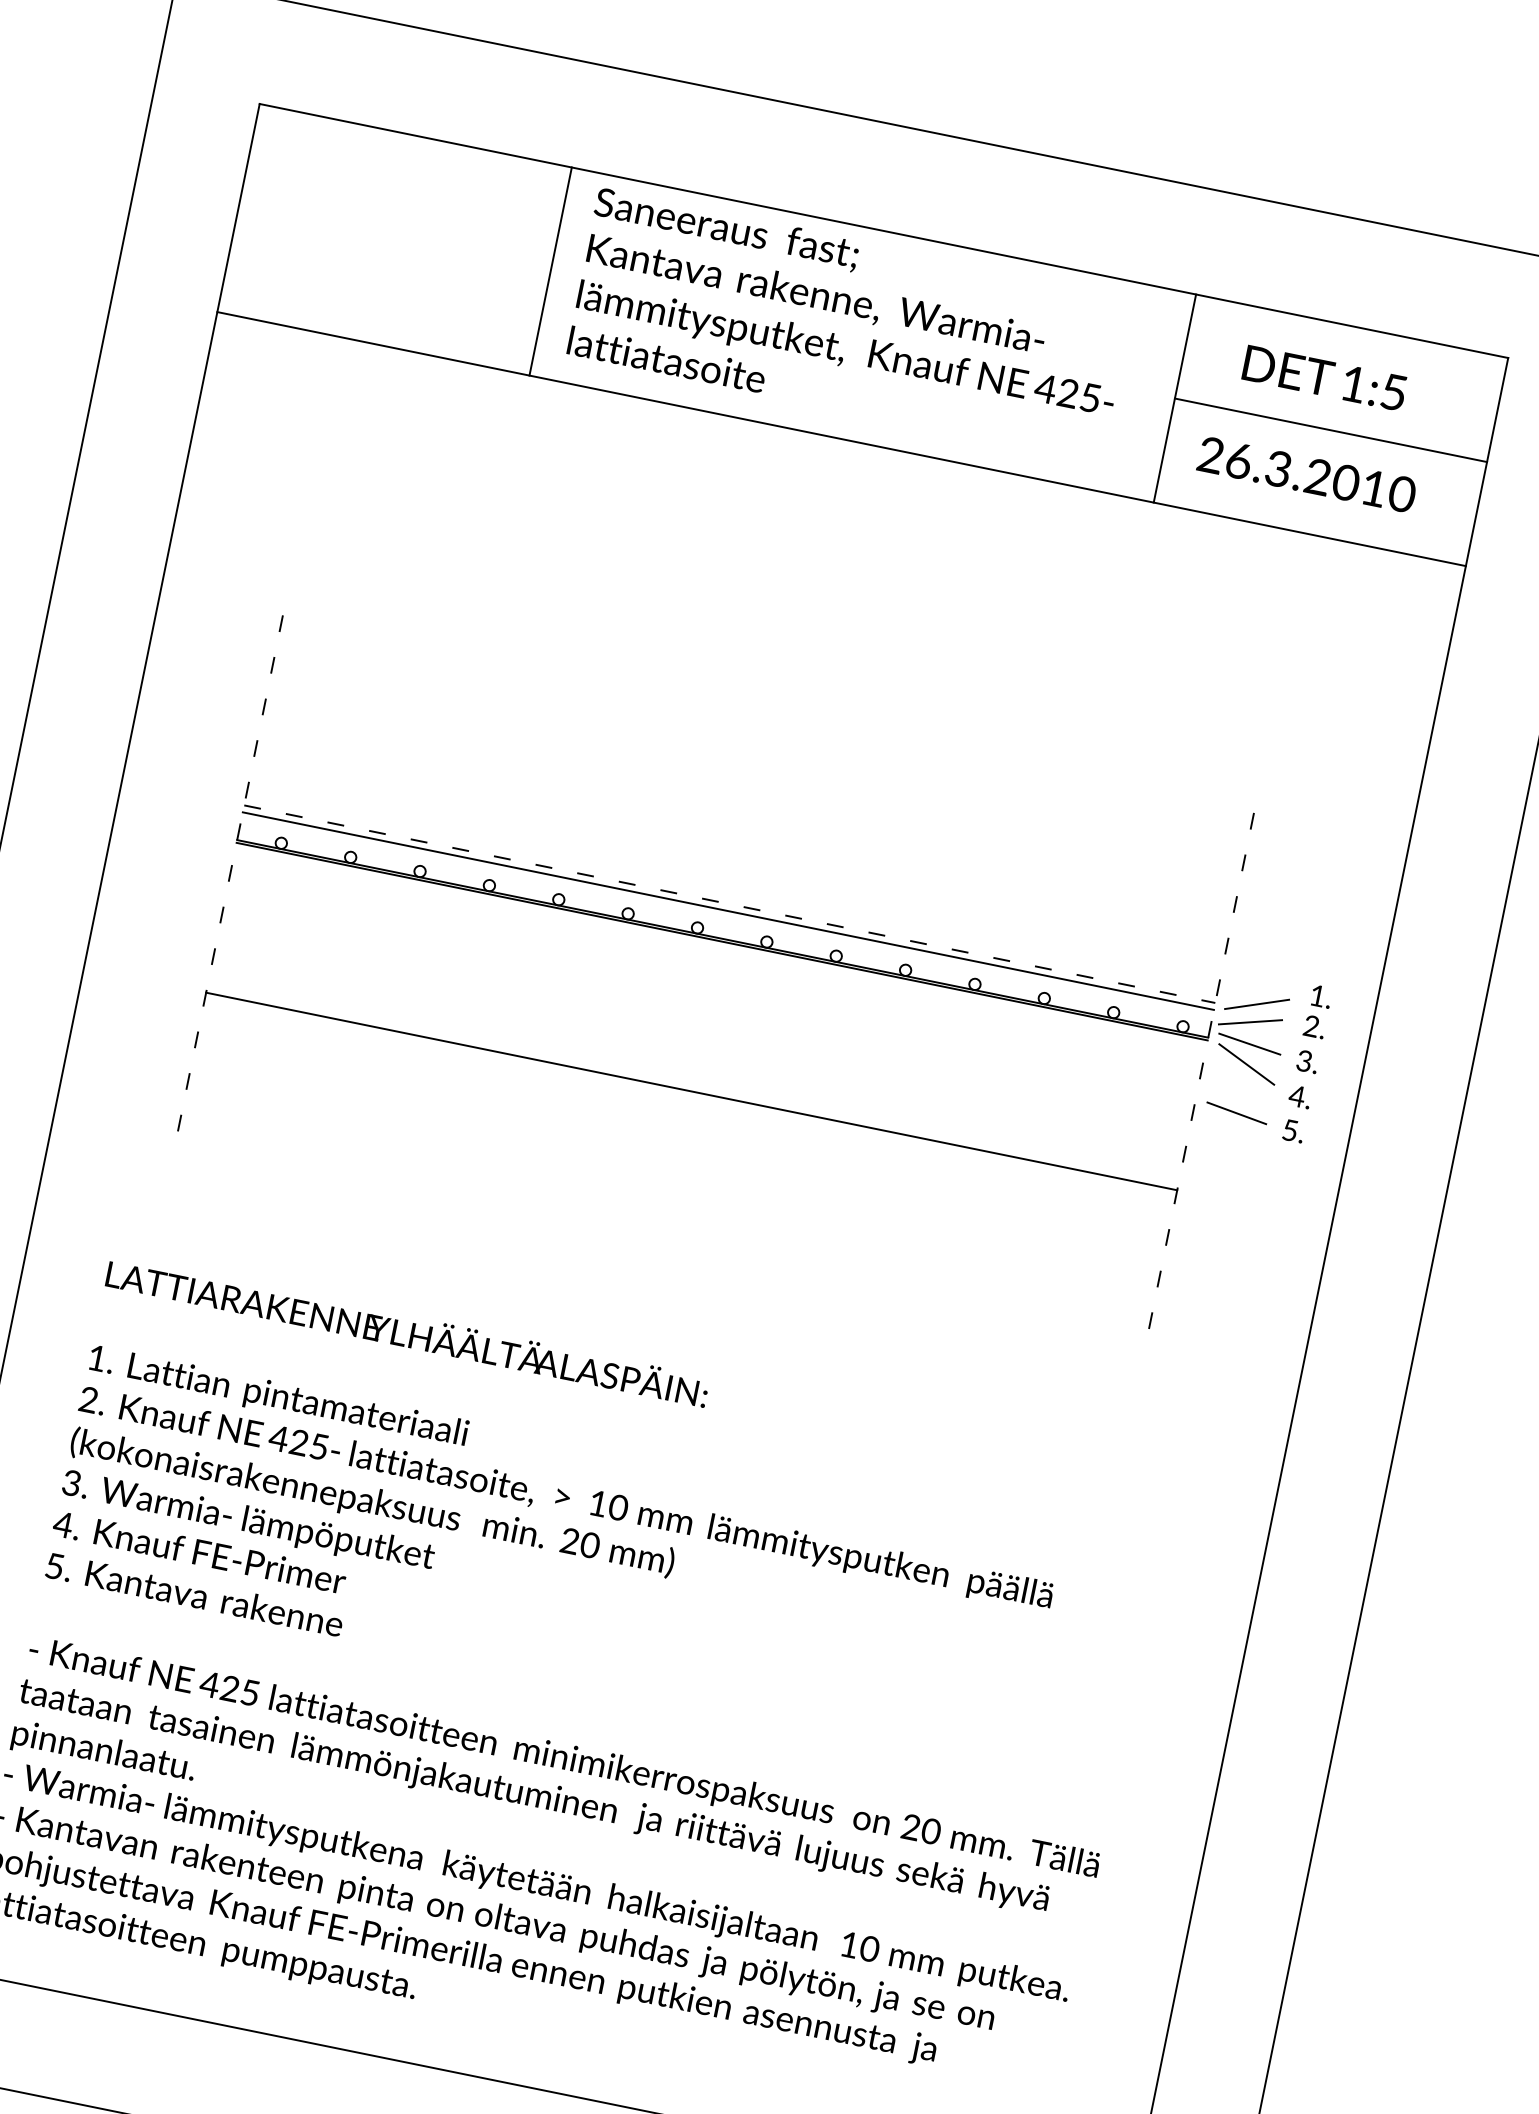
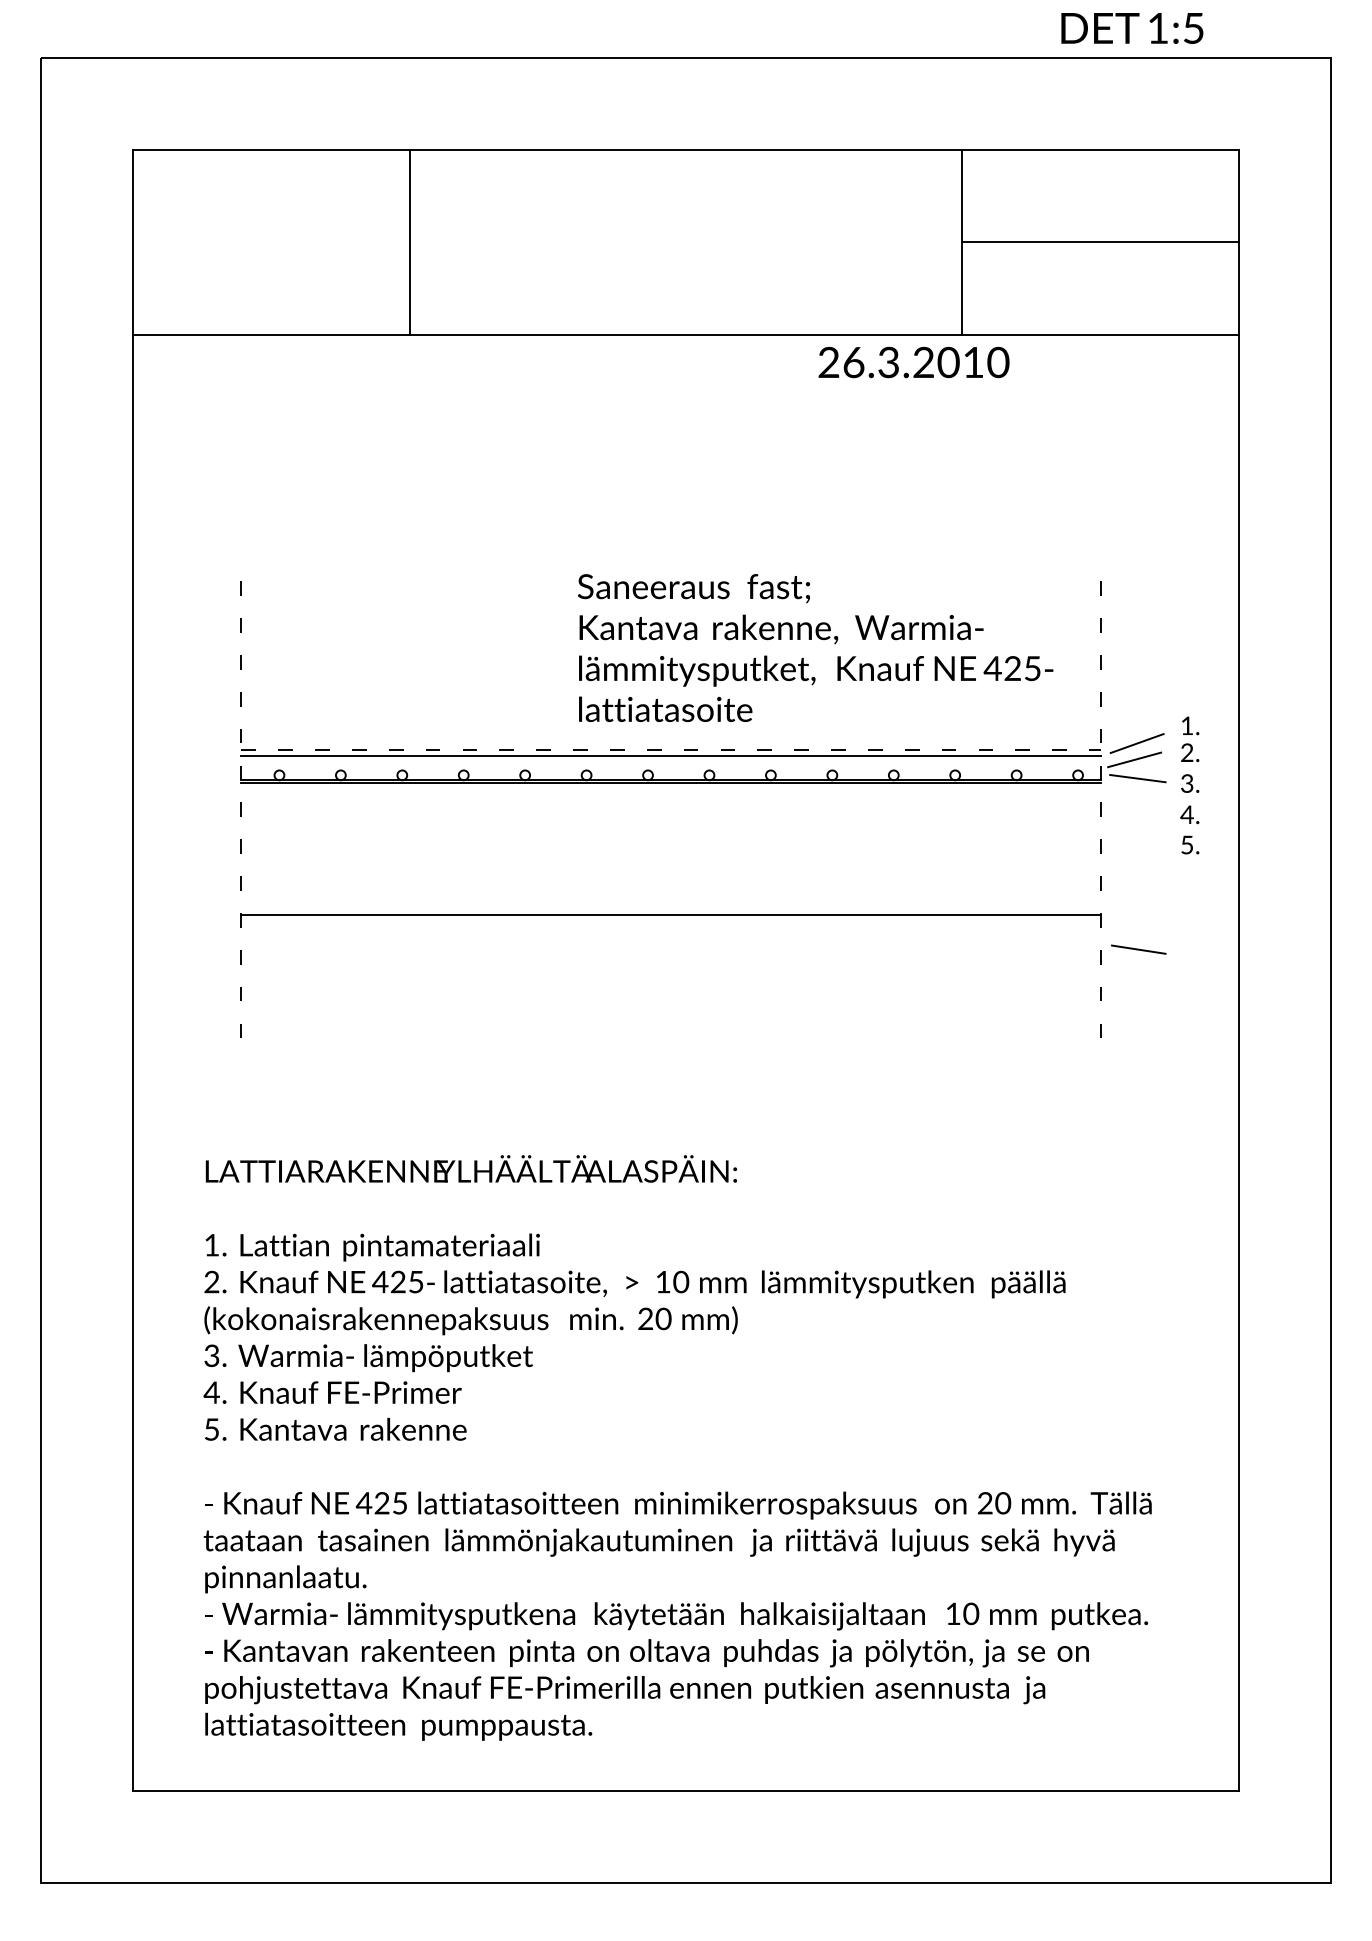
text: (850, 324) -> (815, 647), moved
text: (1324, 378) -> (1132, 28), moved
text: (1306, 474) -> (913, 362), moved
line: (1246, 1063) -> (1138, 795), removed
line: (1236, 1113) -> (1138, 949), moved

